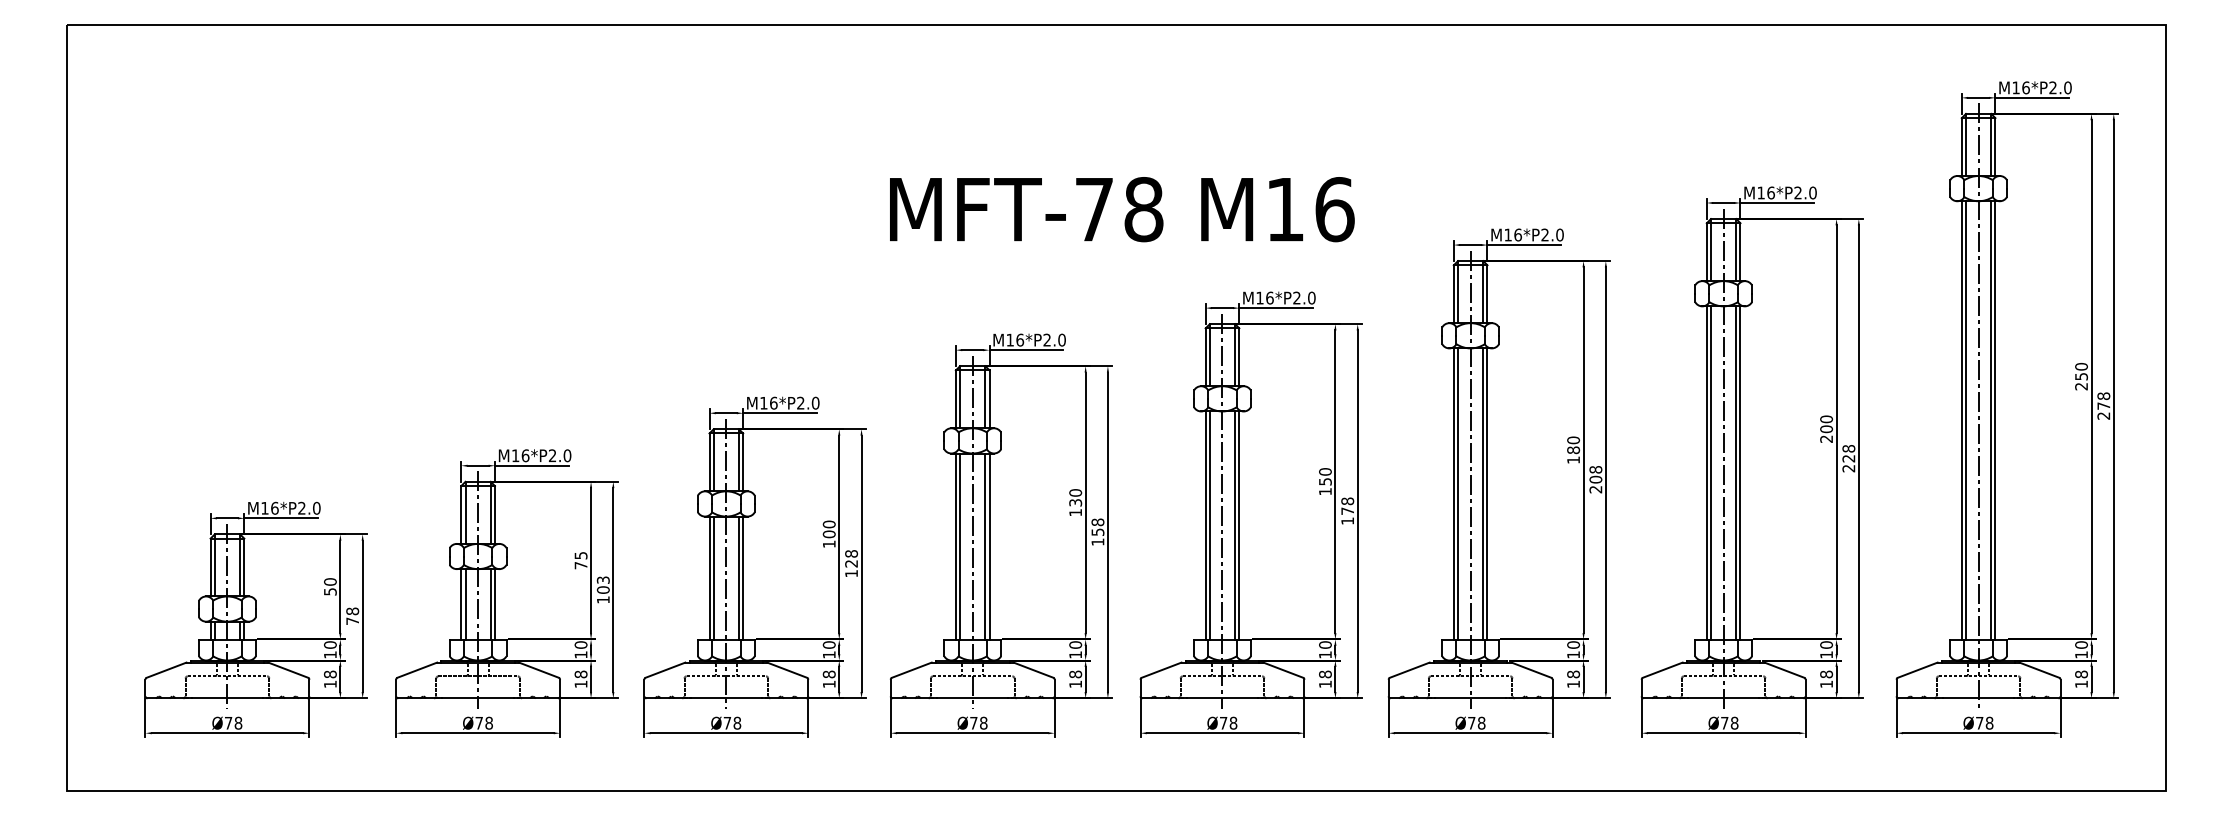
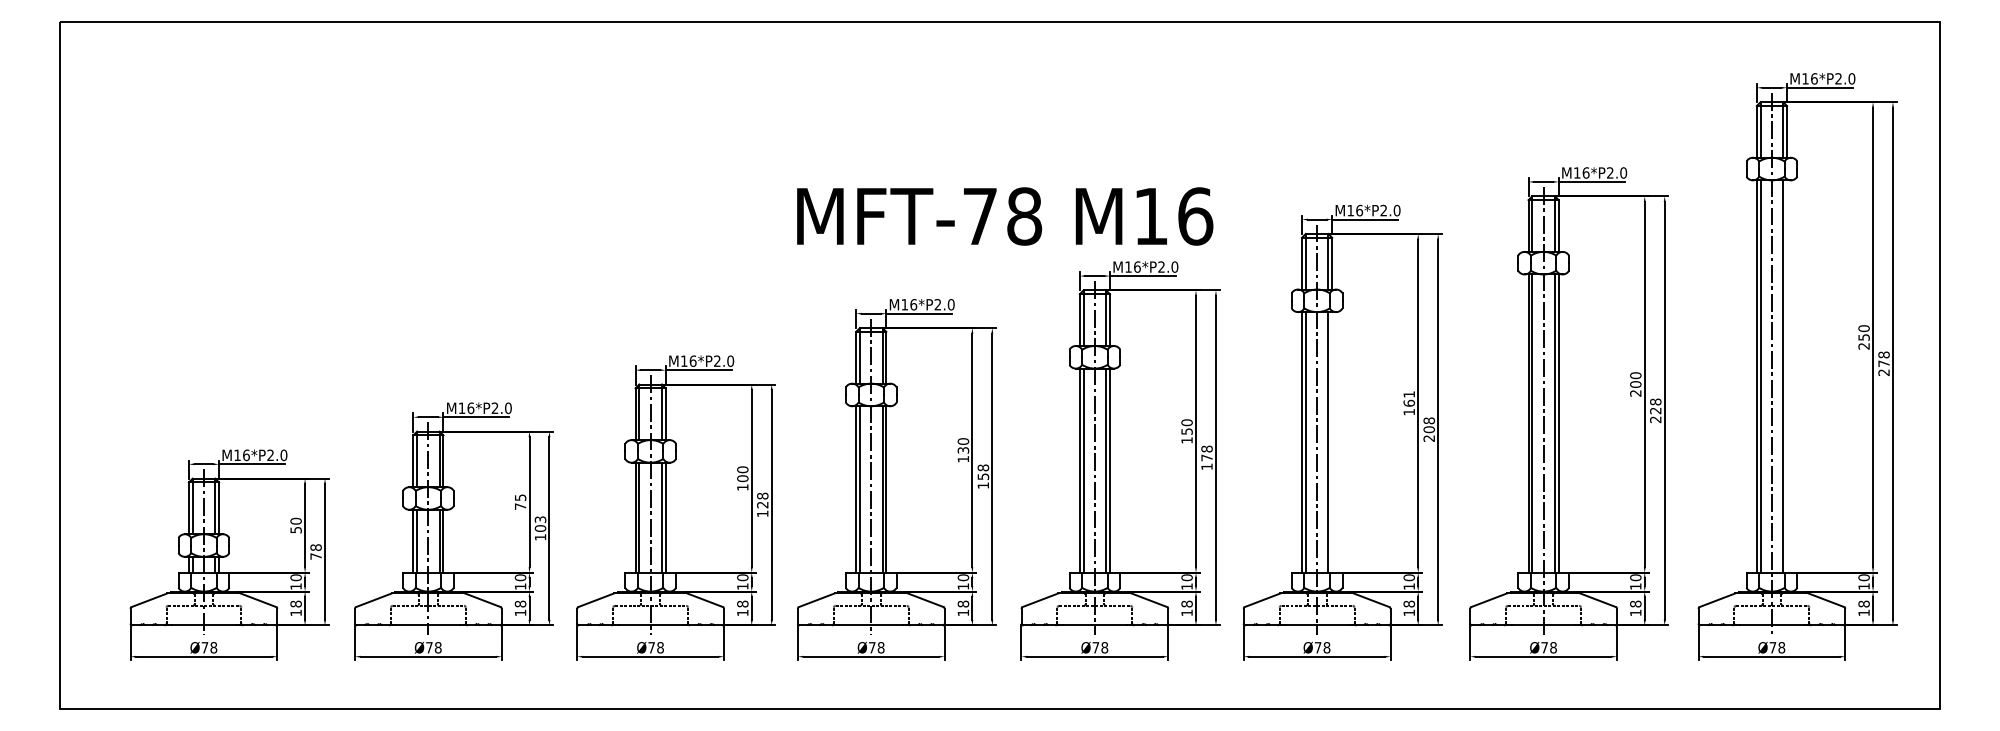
text: (1122, 209) -> (1005, 216), moved
line: (1995, 420) -> (1787, 376), removed
text: (1573, 445) -> (1409, 399), 180 -> 161
line: (1487, 493) -> (1332, 442), removed

